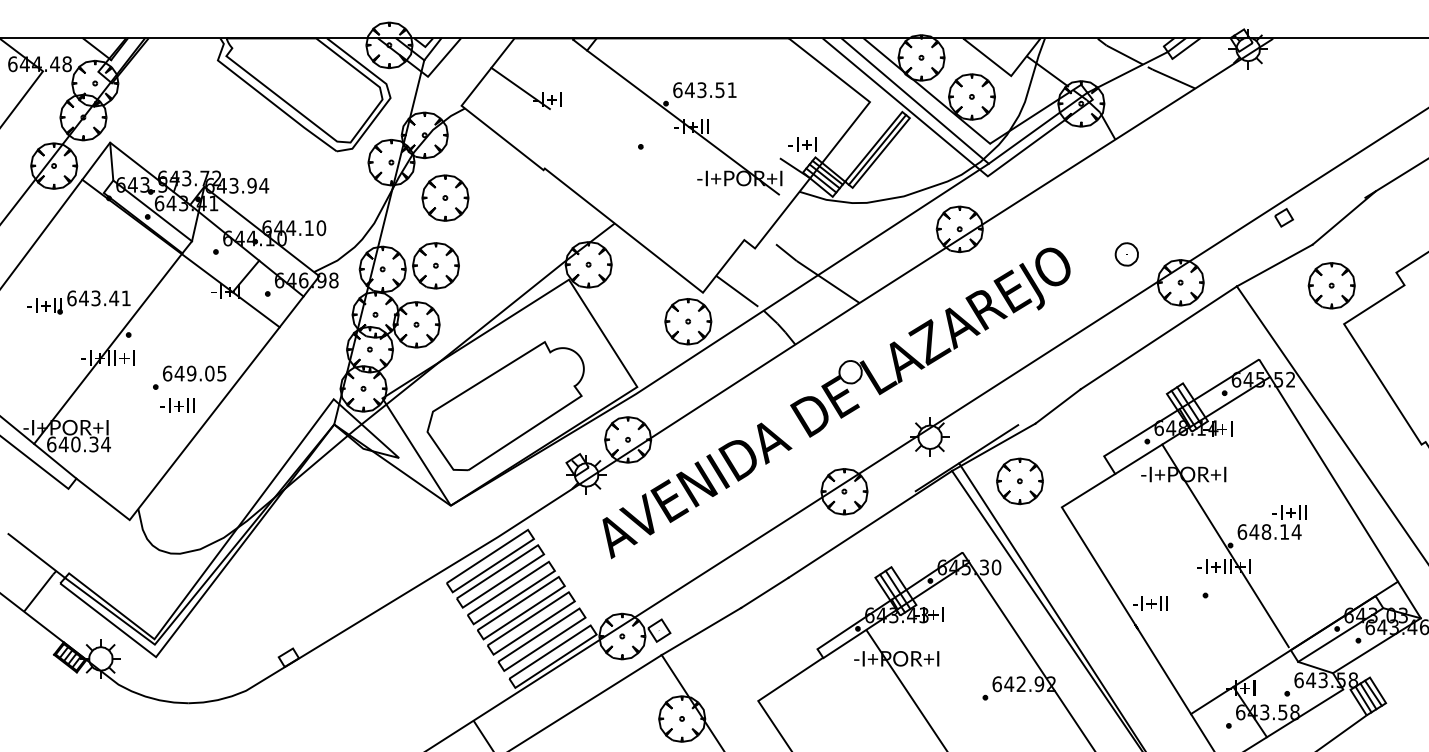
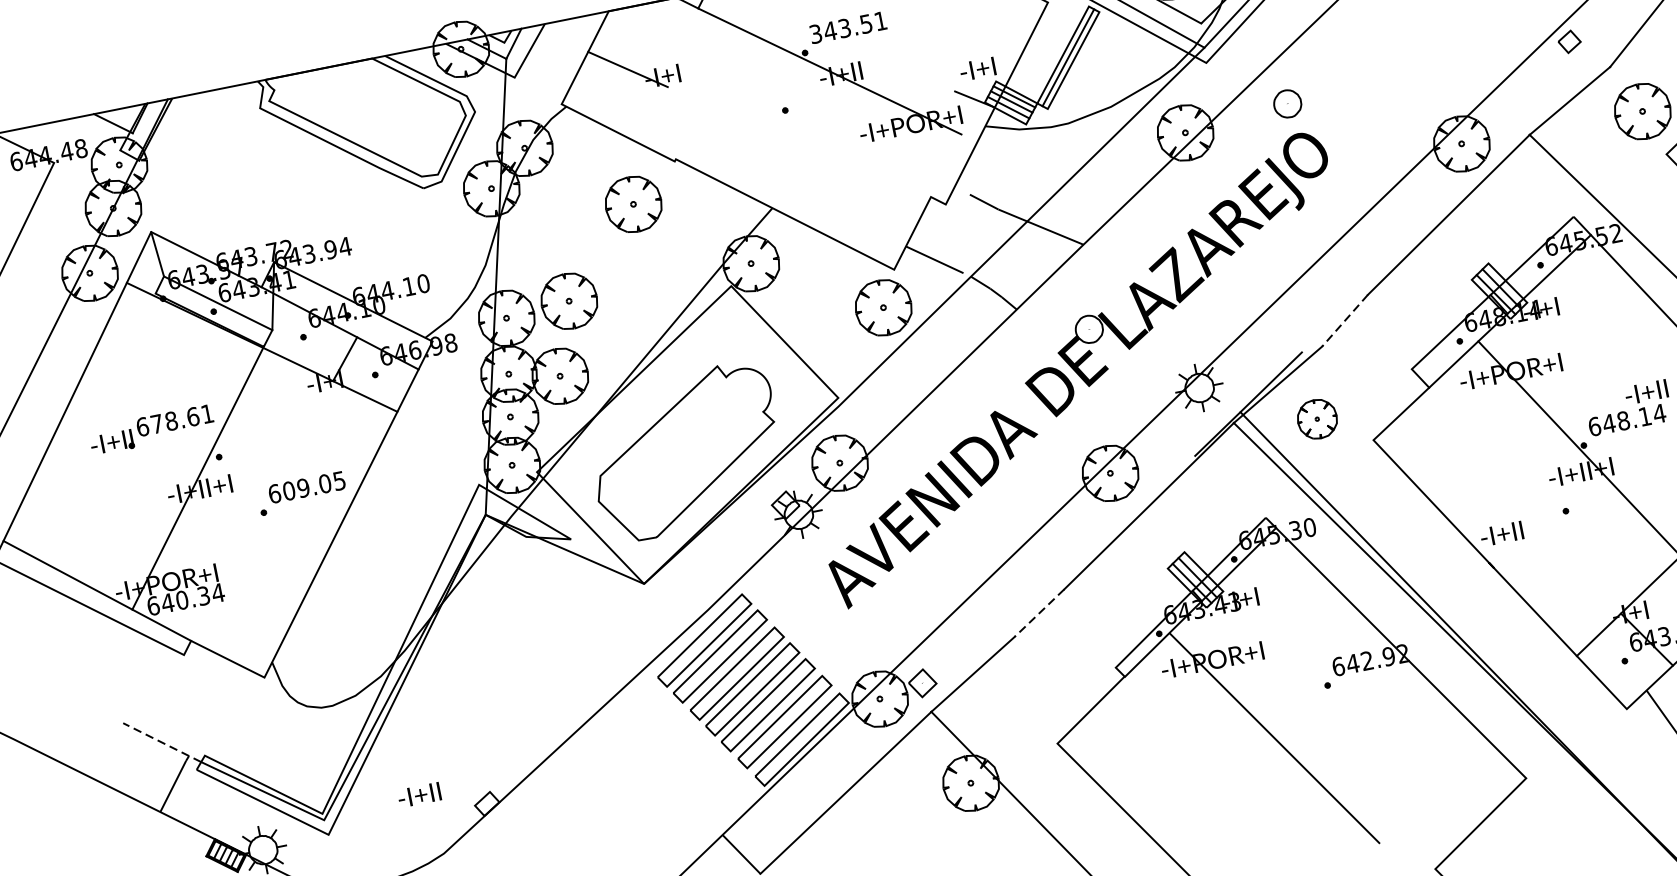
text: (677, 90) -> (815, 34), 643.51 -> 343.51
part: (445, 197) -> (633, 203), moved
part: (1126, 254) -> (1287, 104), moved
text: (99, 298) -> (175, 420), 643.41 -> 678.61
text: (179, 373) -> (288, 490), 649.05 -> 609.05
text: (177, 405) -> (419, 794), moved
line: (1057, 406) -> (1344, 320), solid -> dashed
part: (1019, 481) -> (1316, 419), size x0.7
line: (36, 556) -> (161, 743), solid -> dashed
line: (764, 593) -> (1039, 613), solid -> dashed

